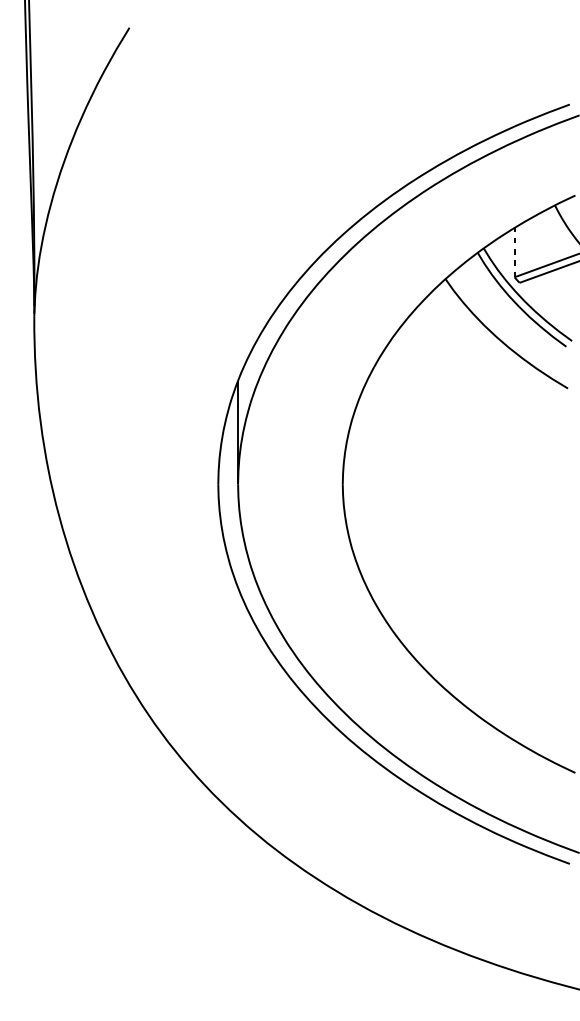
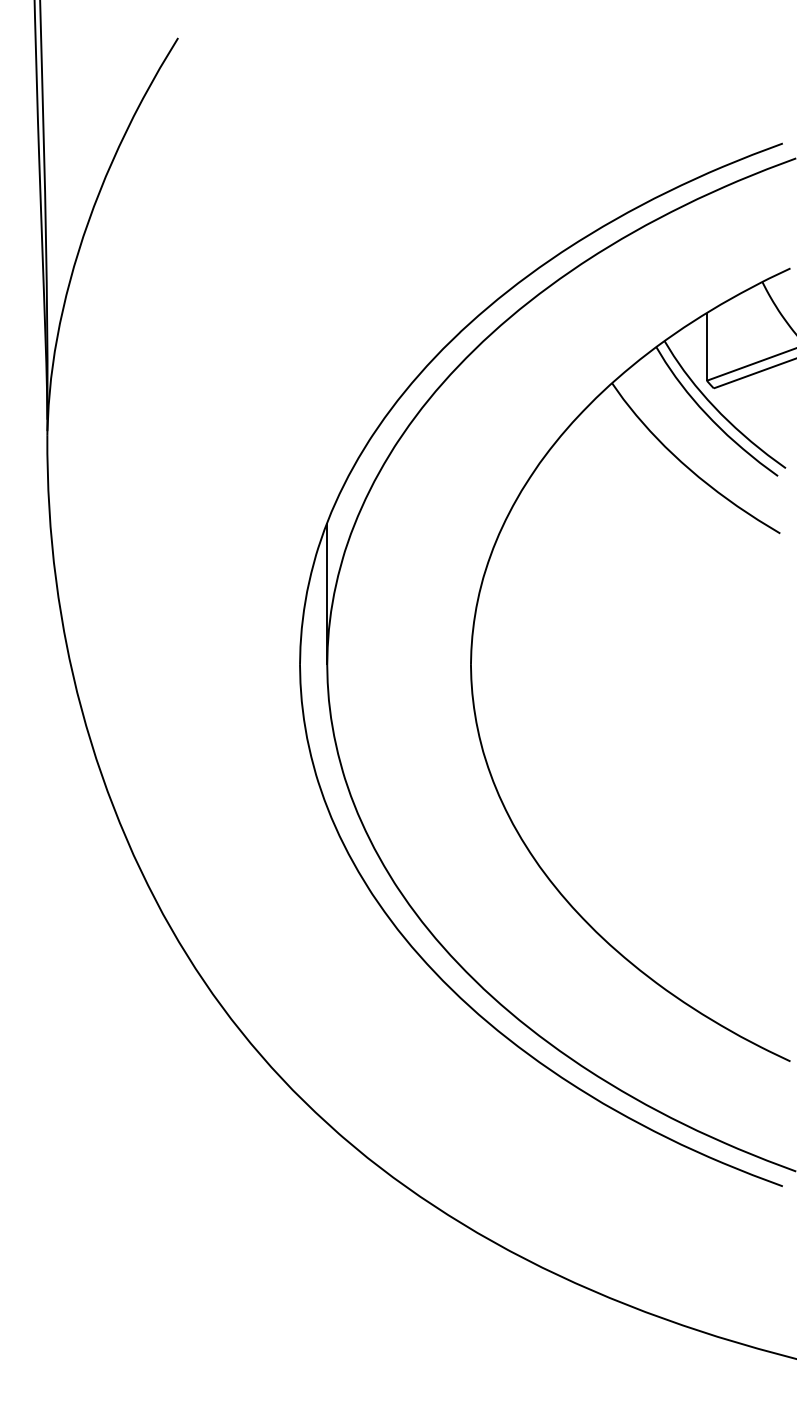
line: (514, 252) -> (706, 346), dashed -> solid

